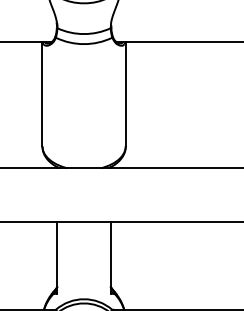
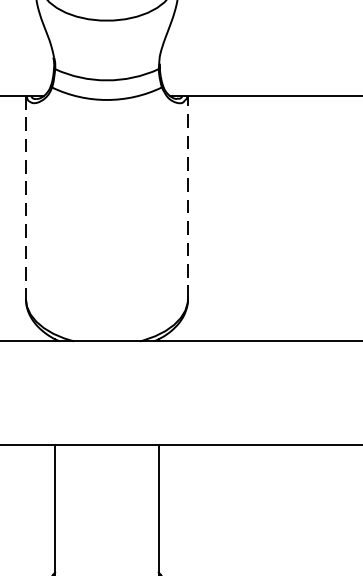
line: (125, 93) -> (187, 195), solid -> dashed
line: (42, 94) -> (26, 197), solid -> dashed

